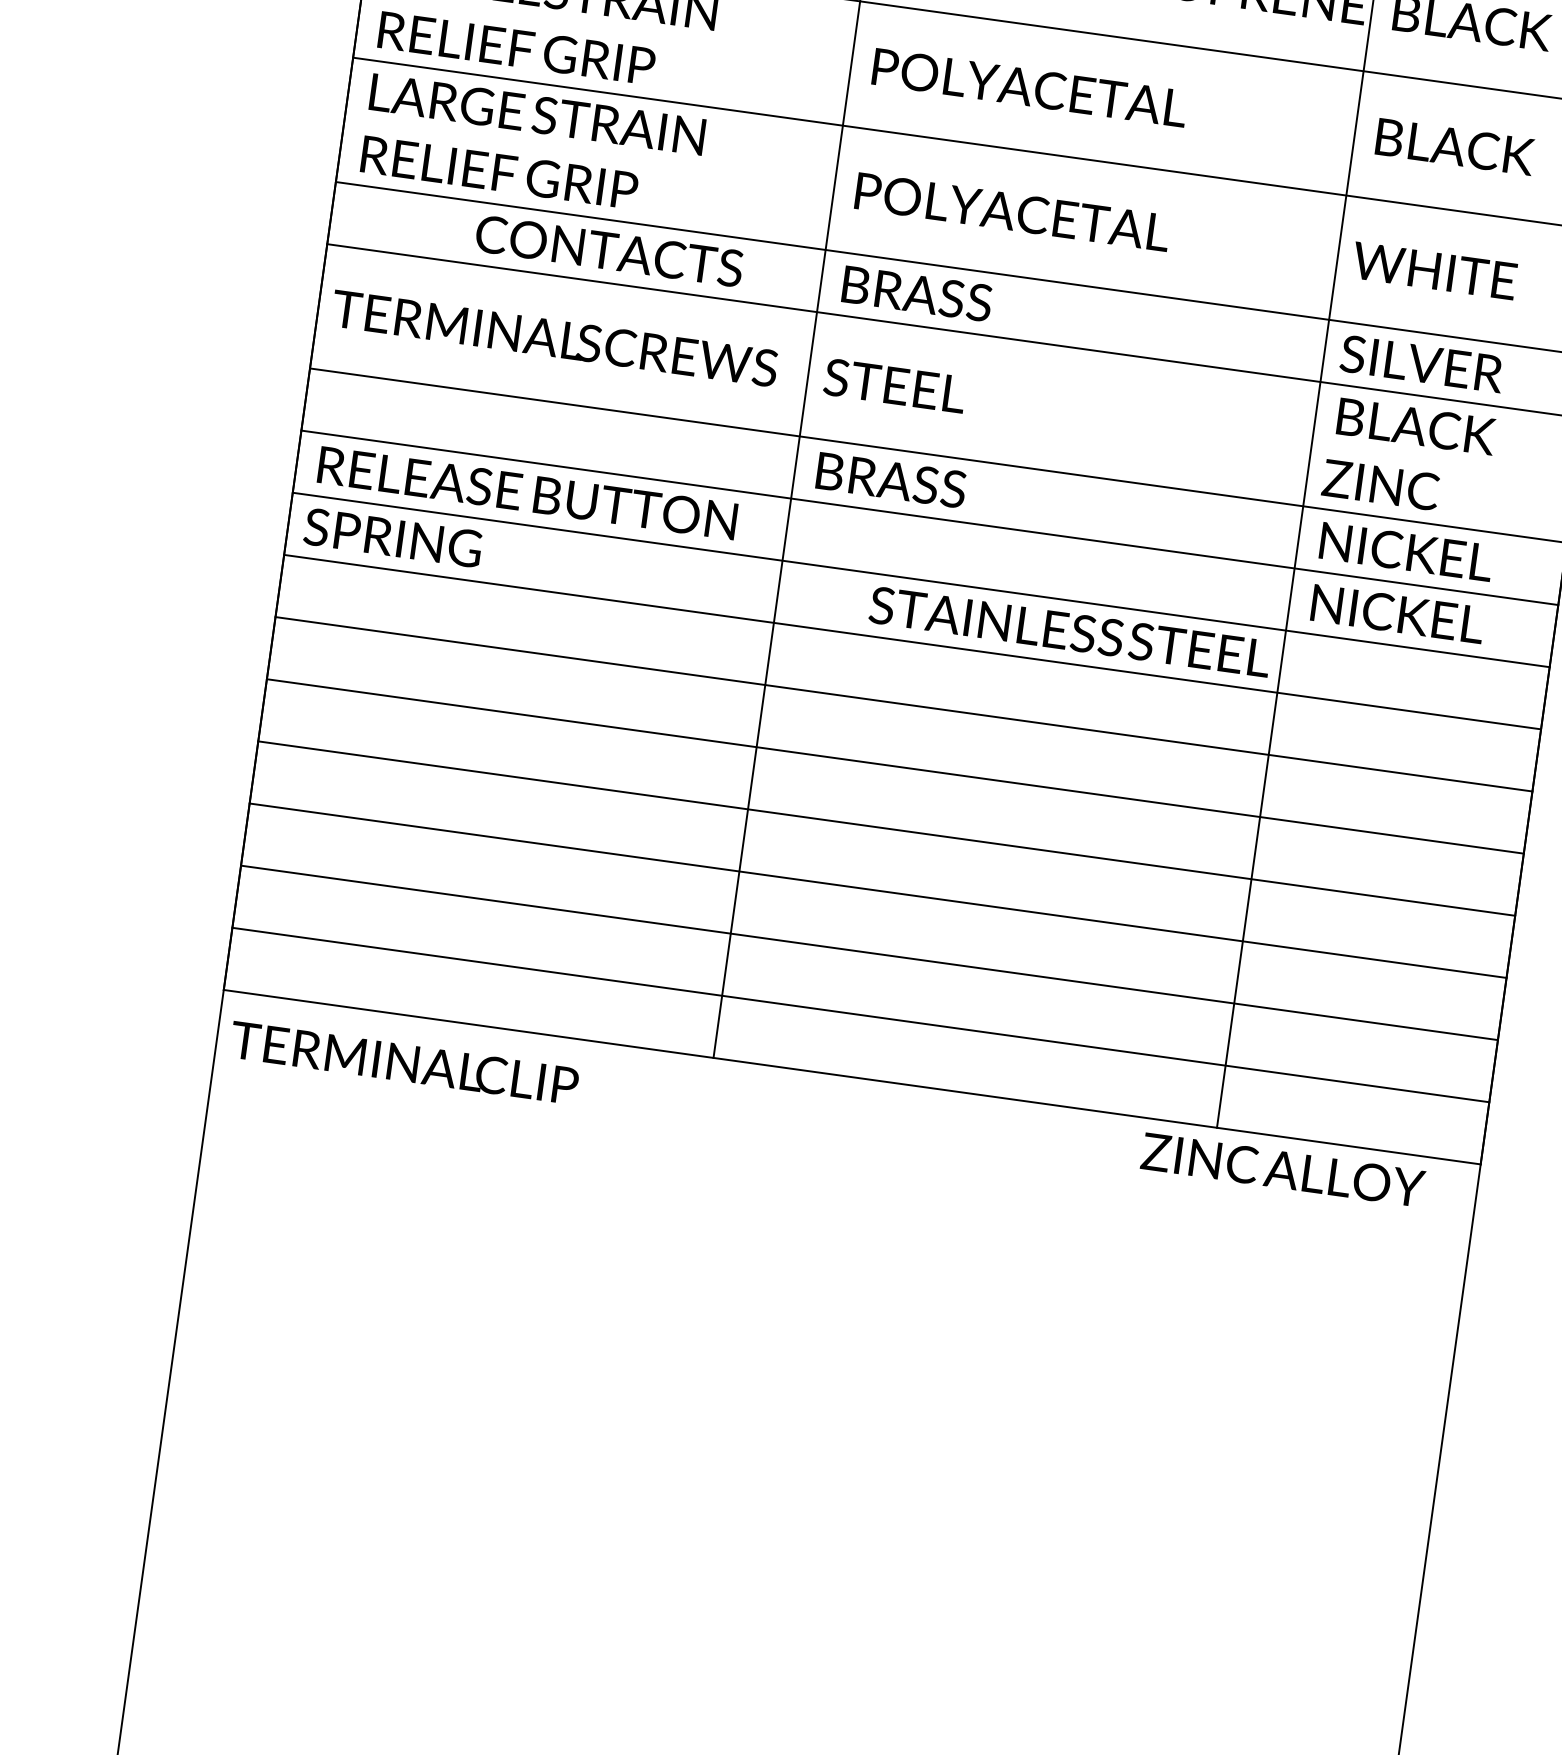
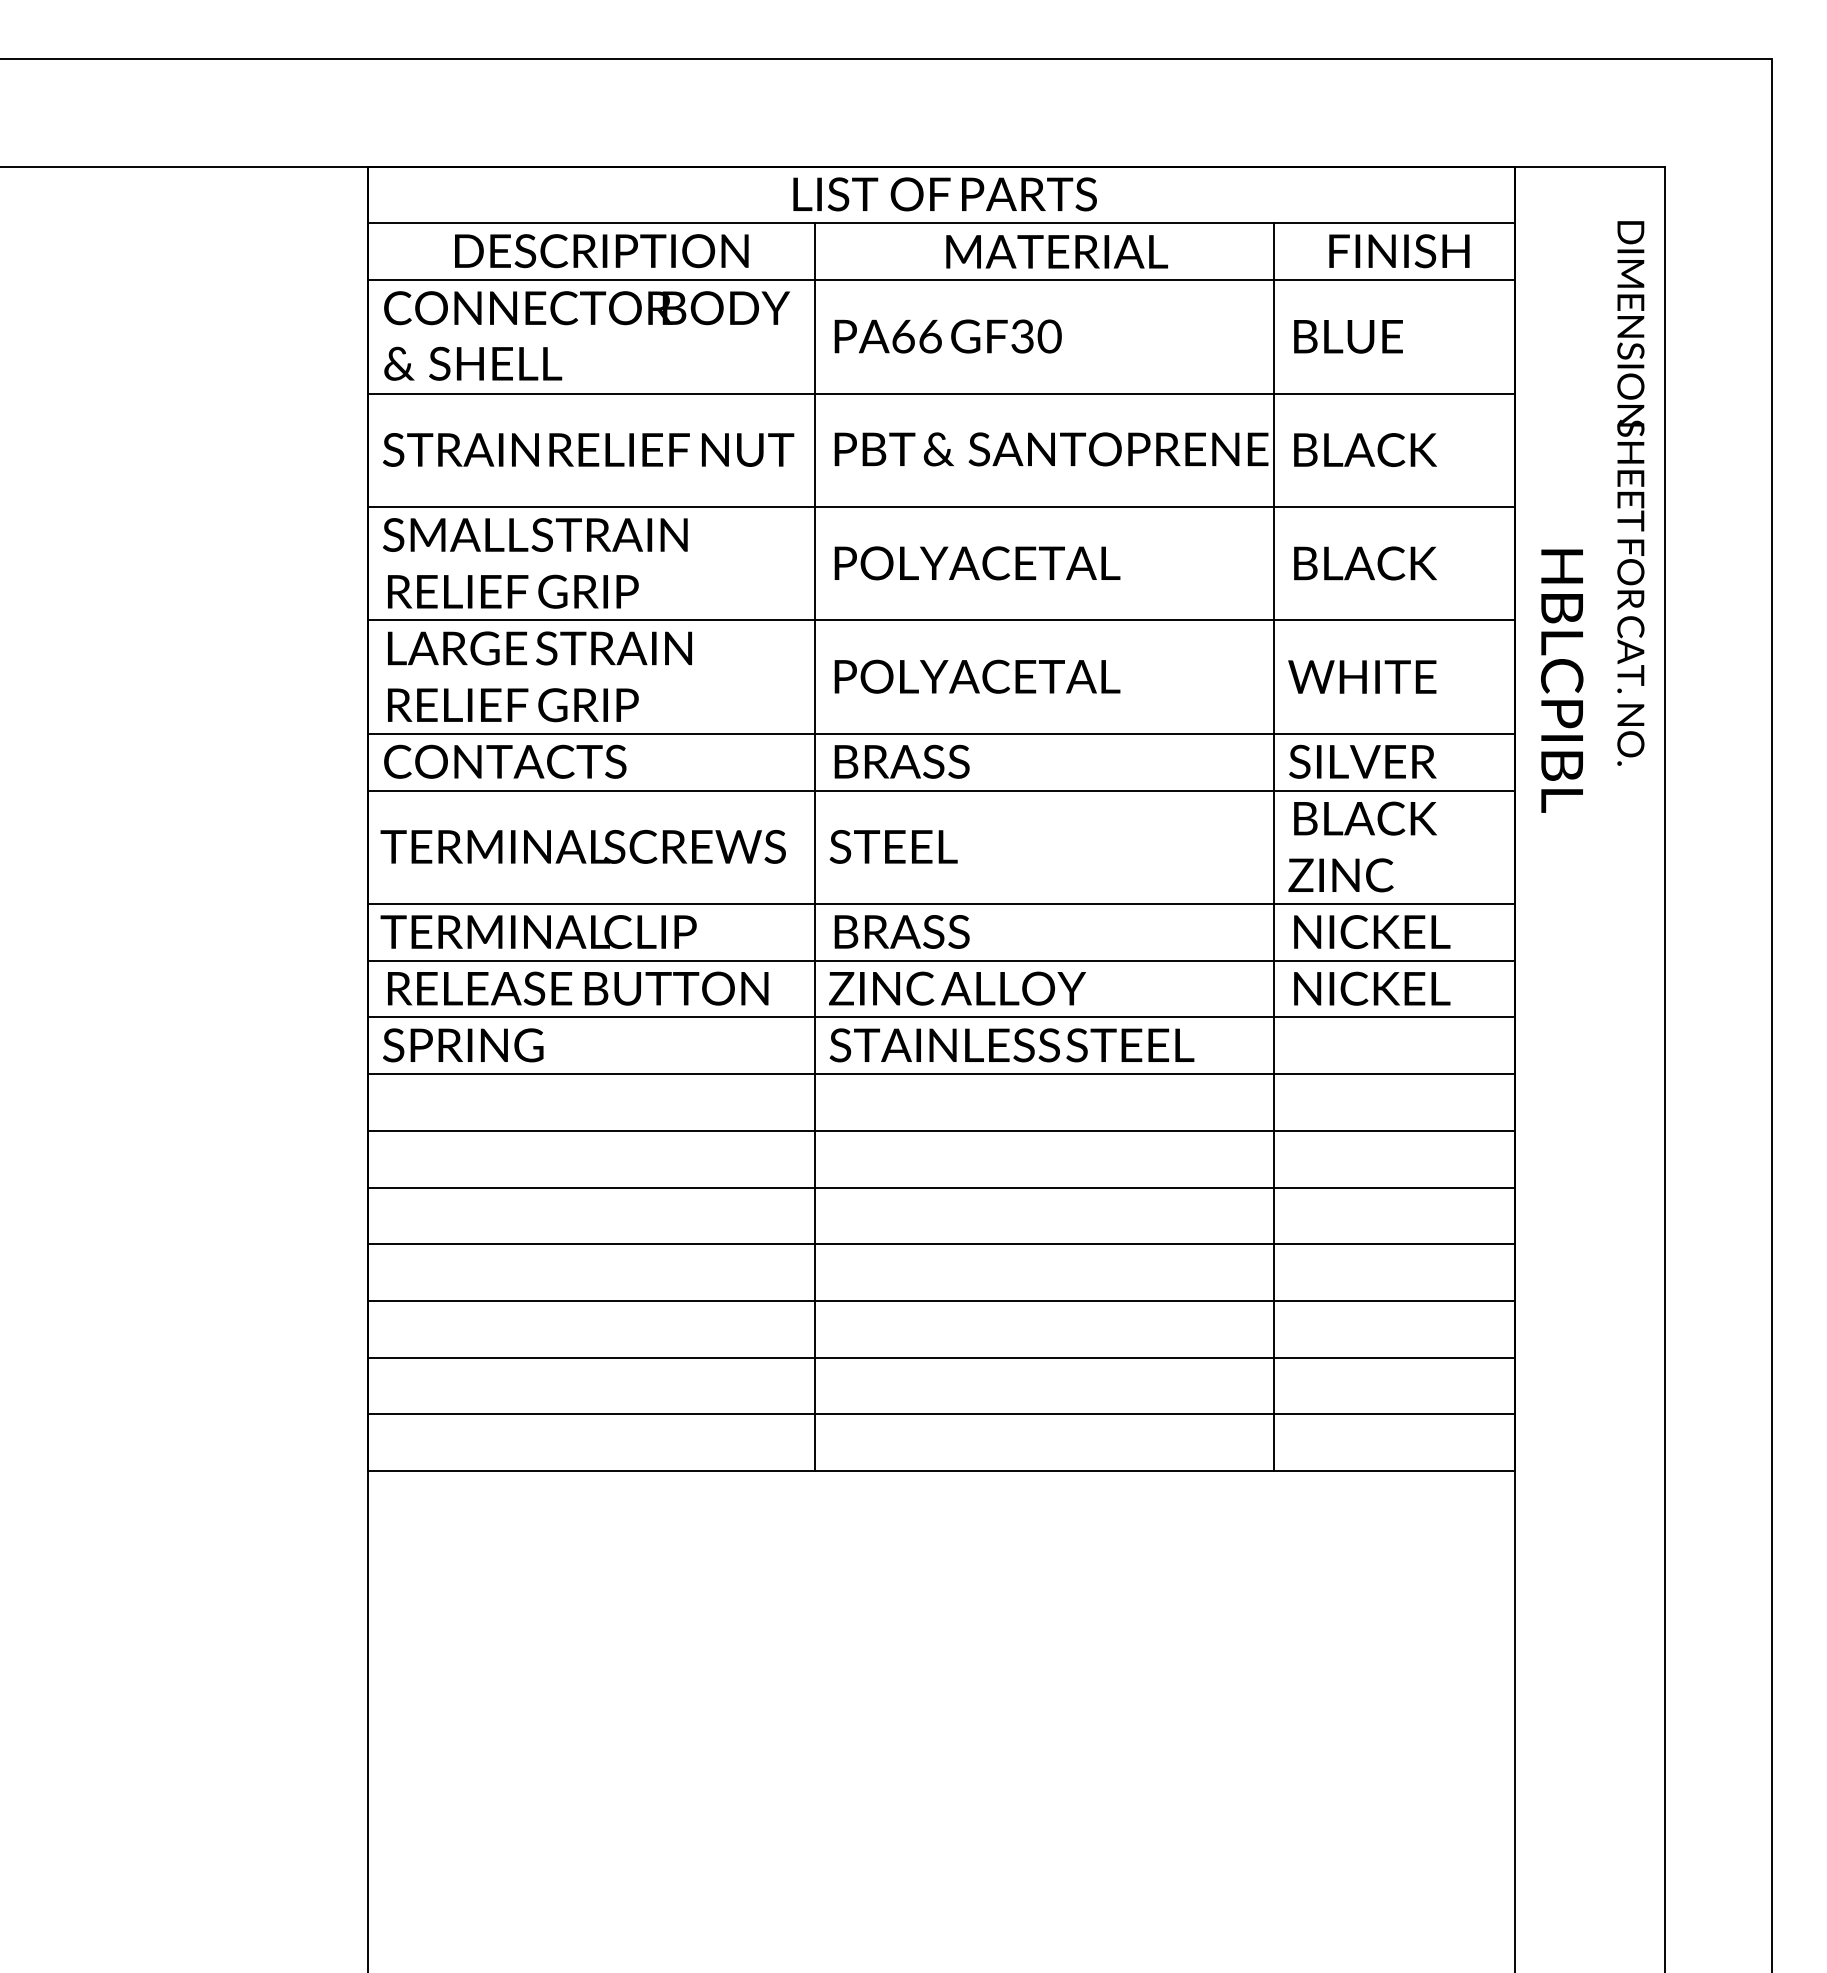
text: (609, 250) -> (505, 761), moved
text: (1069, 631) -> (1011, 1045), moved
text: (404, 1062) -> (538, 931), moved
text: (1283, 1169) -> (957, 988), moved

